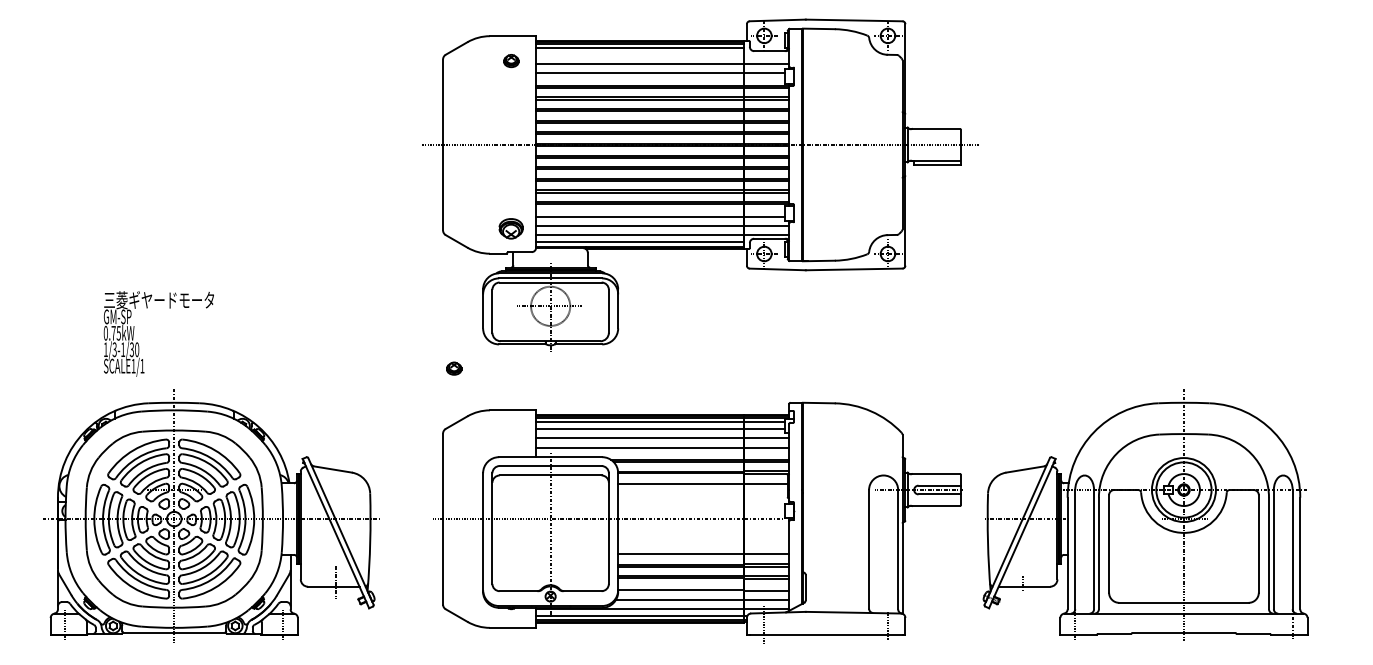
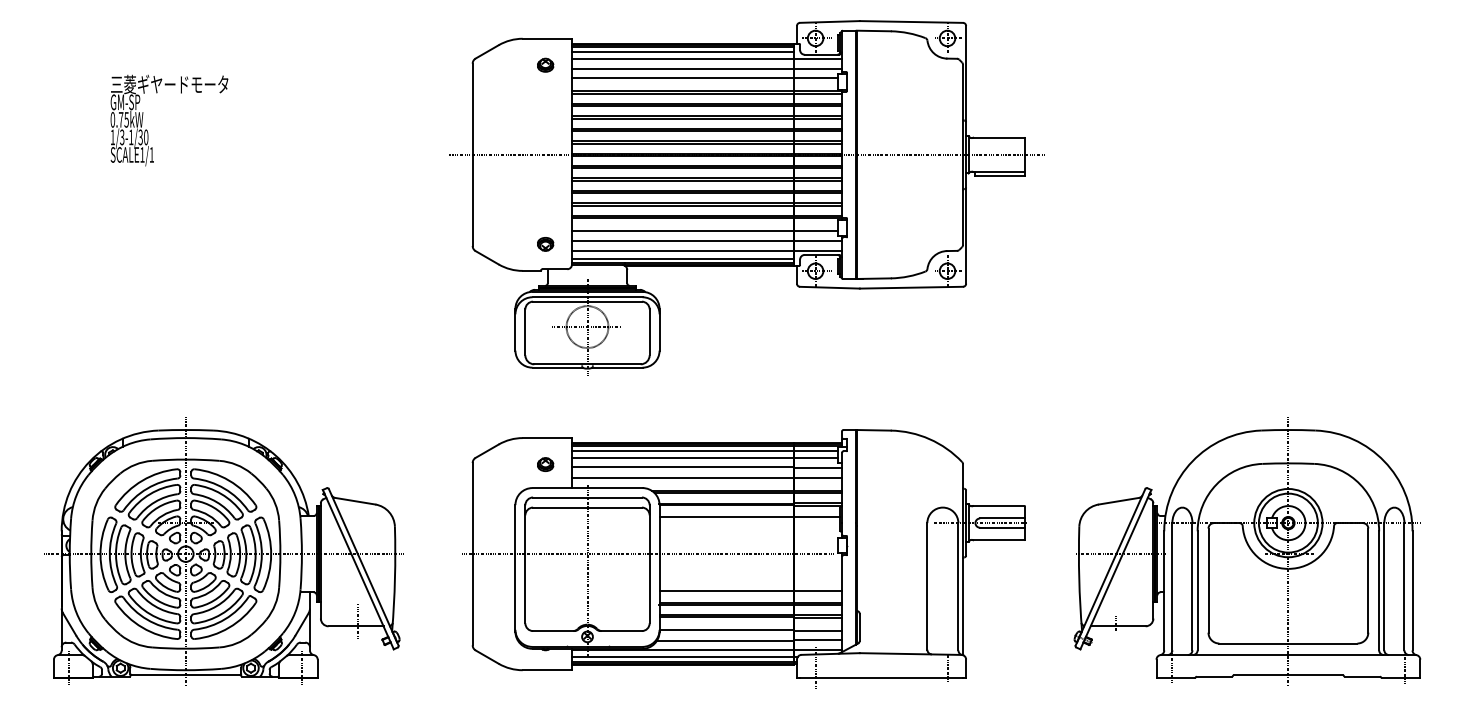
line: (663, 54) -> (707, 58), added
part: (511, 228) -> (545, 244), size x0.62
text: (158, 333) -> (169, 120), moved
part: (454, 368) -> (545, 464), moved
part: (1145, 516) -> (1247, 551), moved

